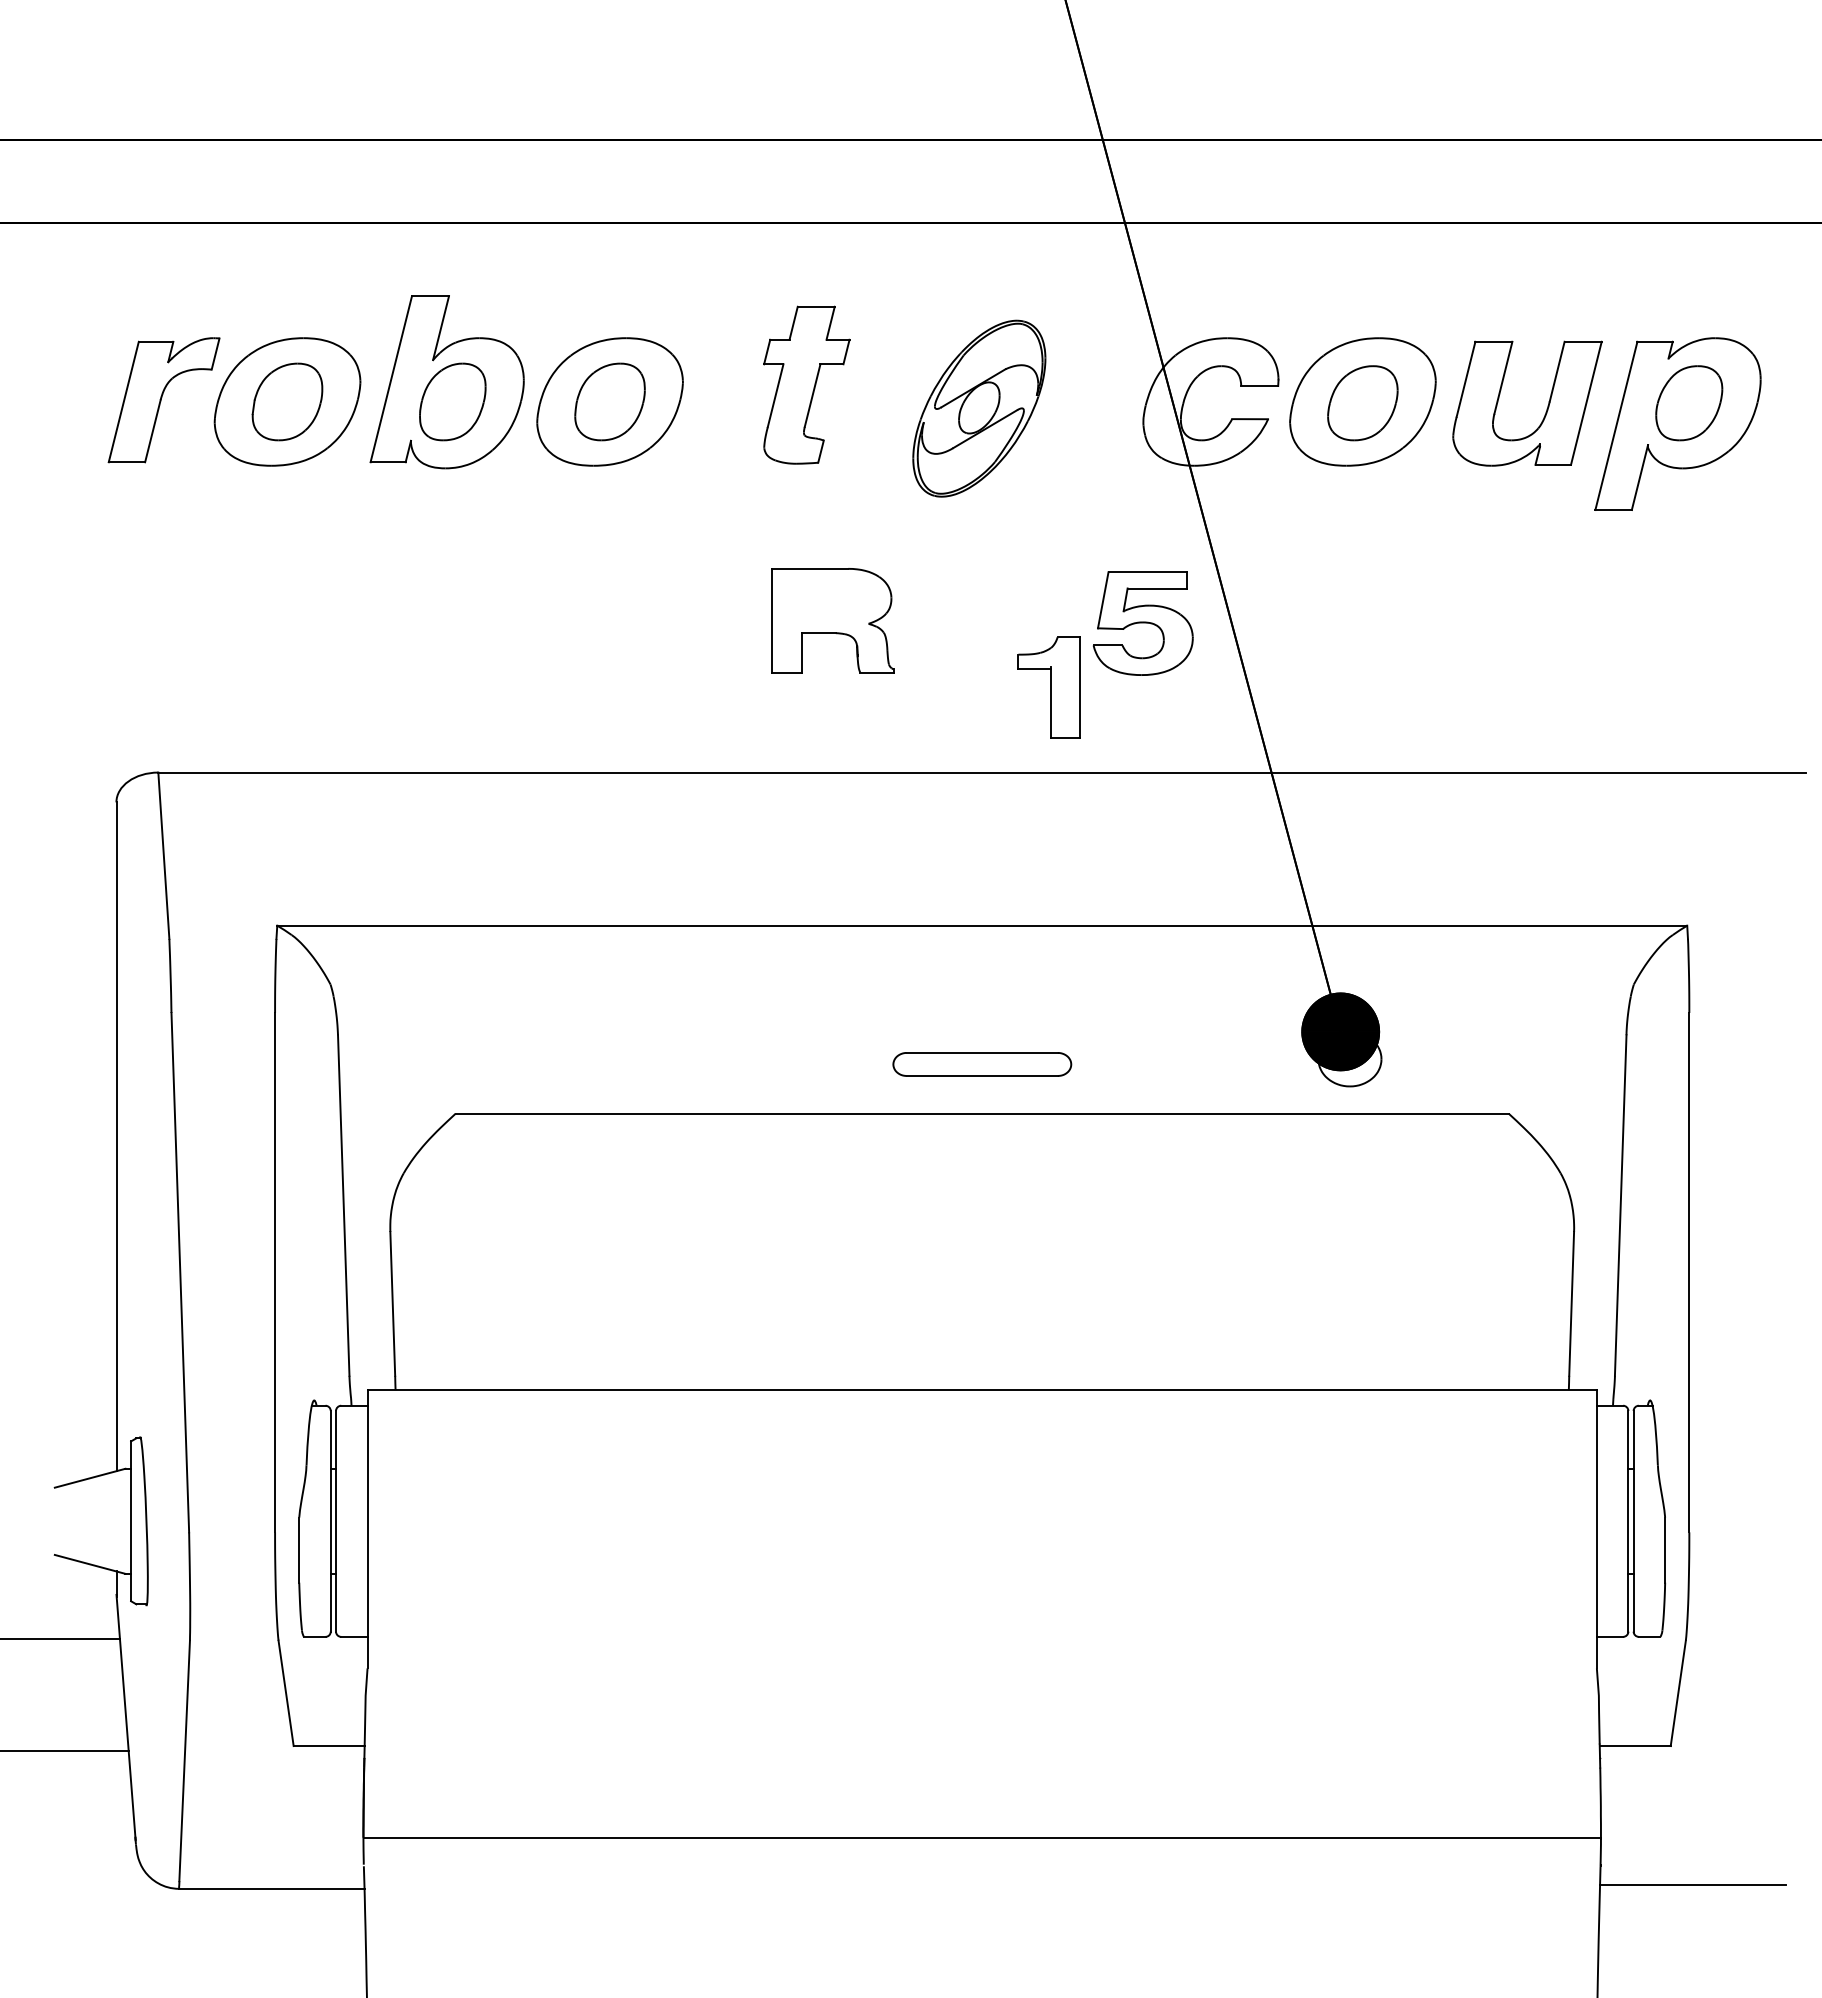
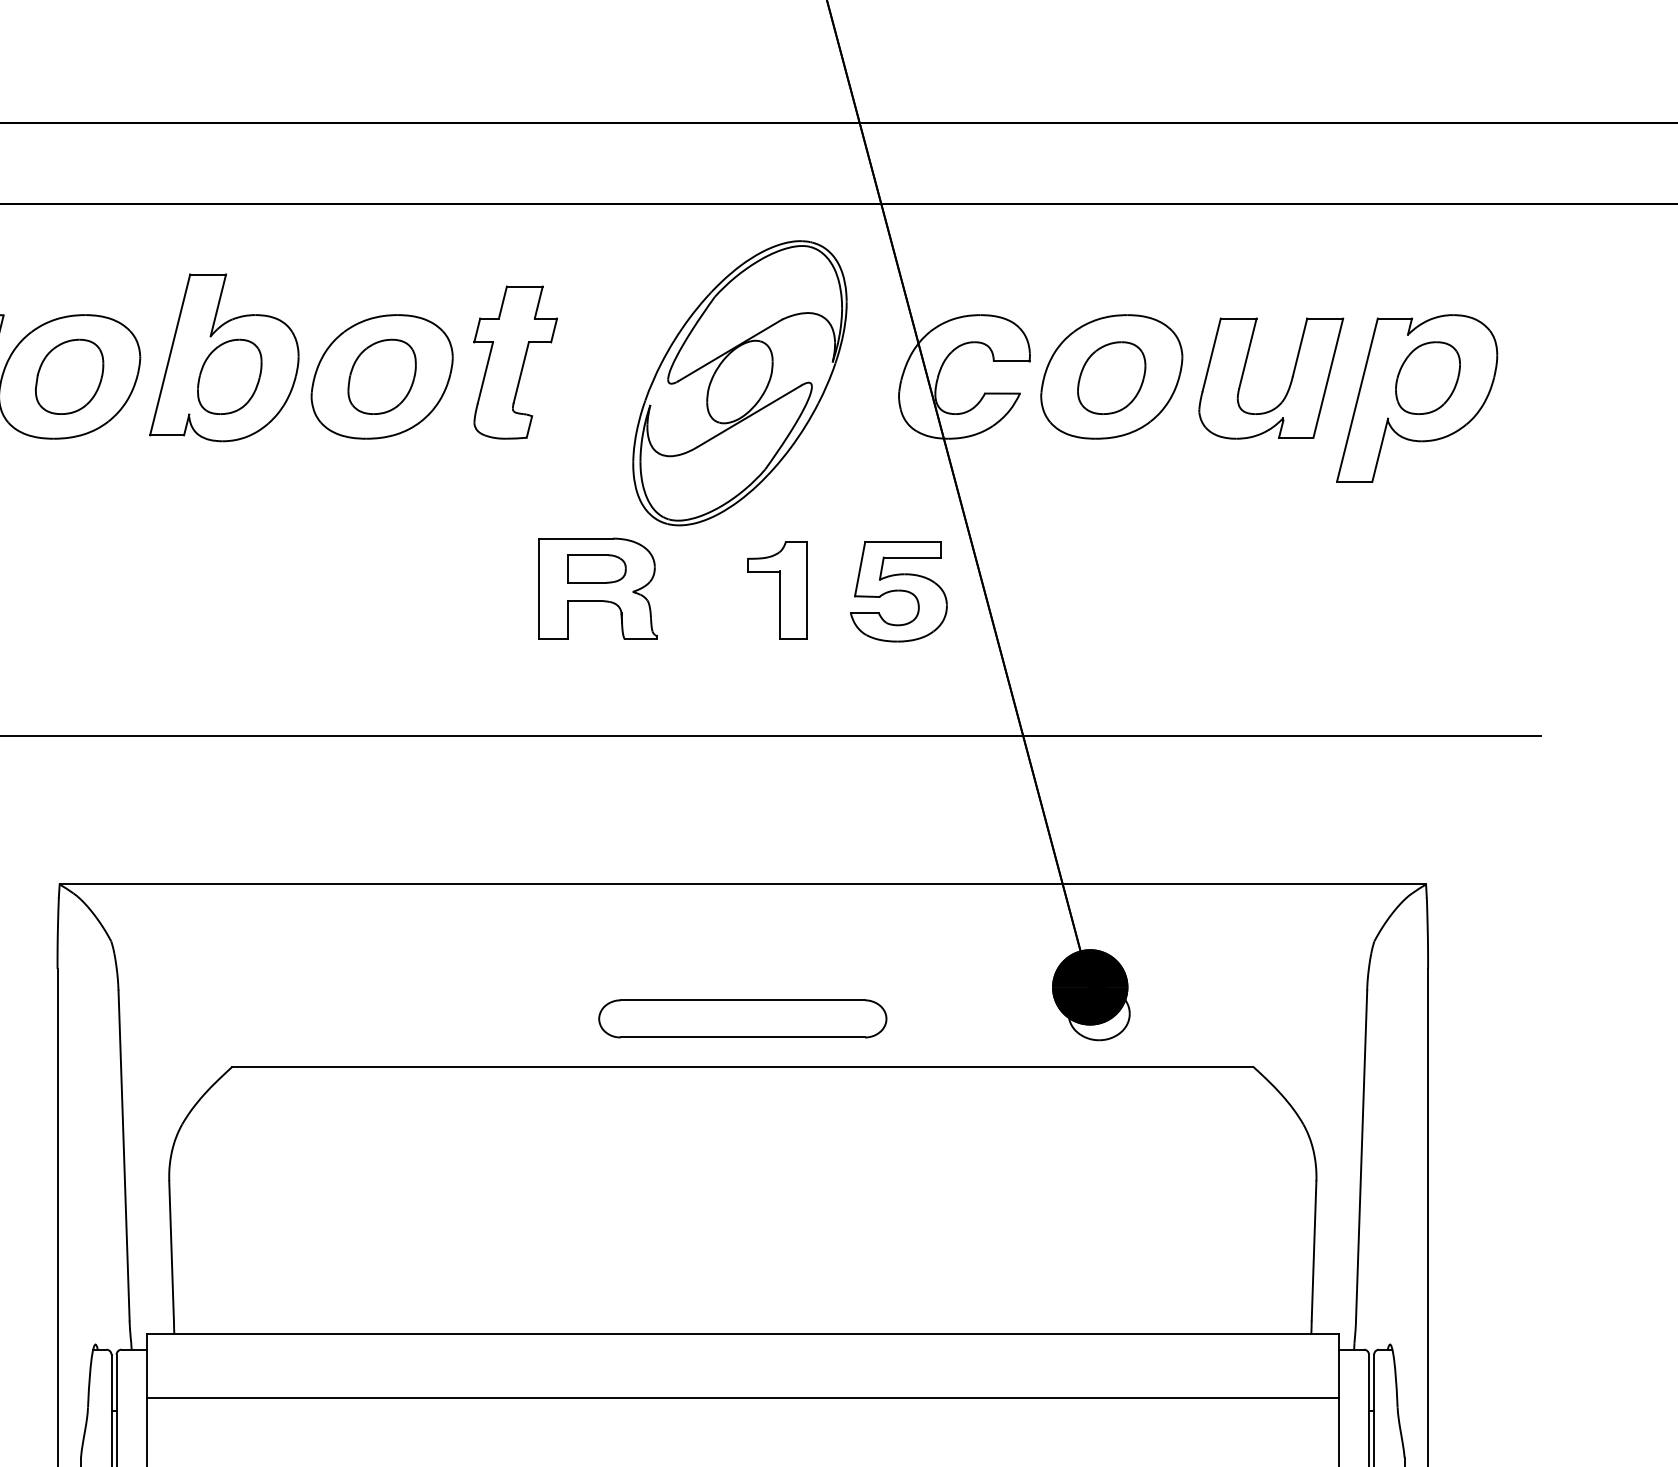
part: (806, 384) -> (515, 361), moved
part: (979, 408) -> (740, 383), size x1.67
part: (831, 600) -> (596, 569), added
part: (1048, 687) -> (777, 590), moved
part: (982, 1064) -> (743, 1018), size x1.67
line: (981, 1455) -> (742, 1397), added

